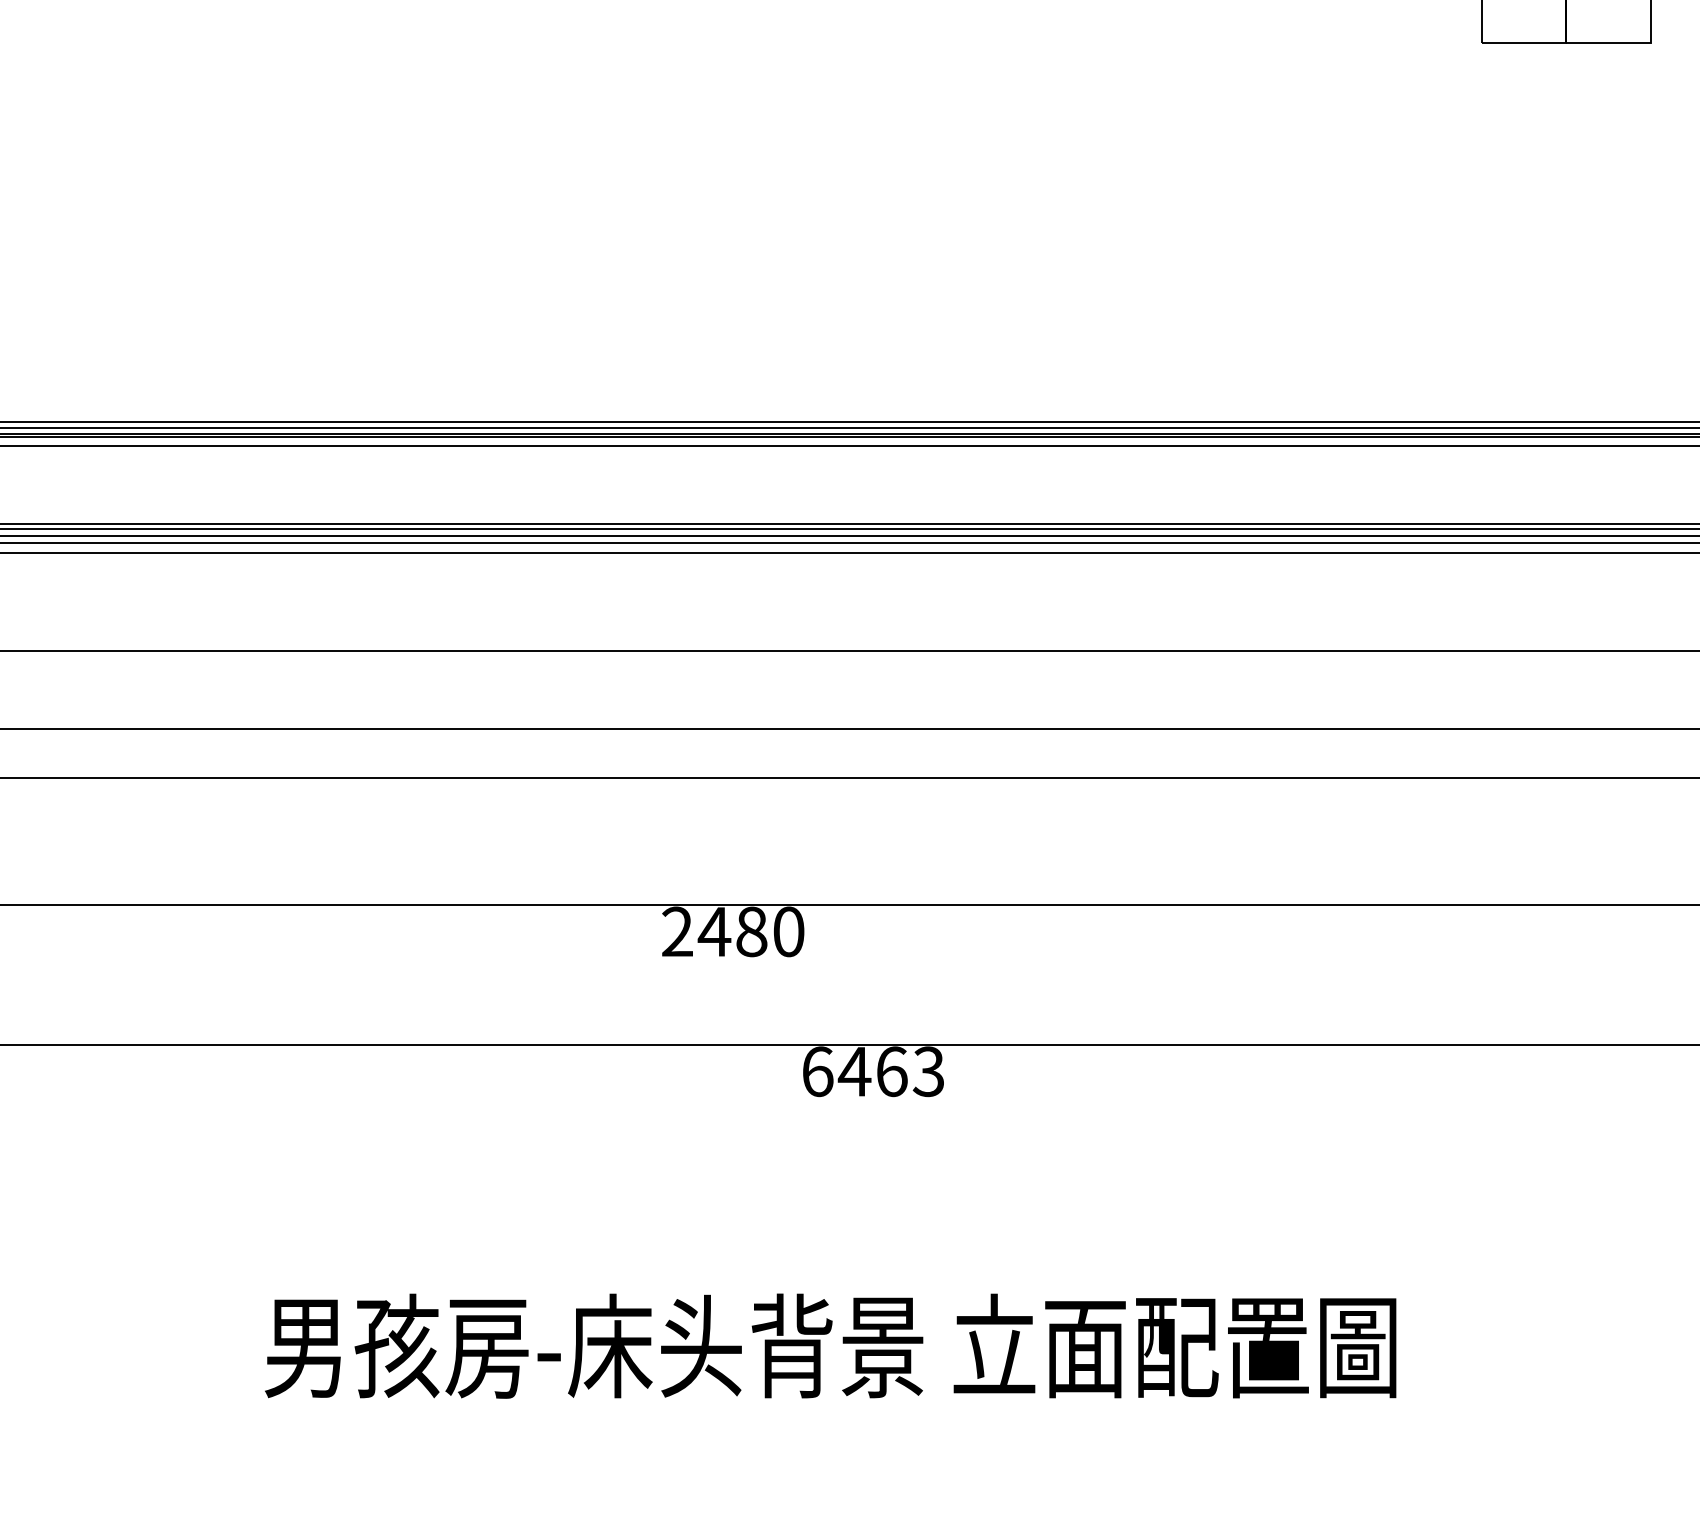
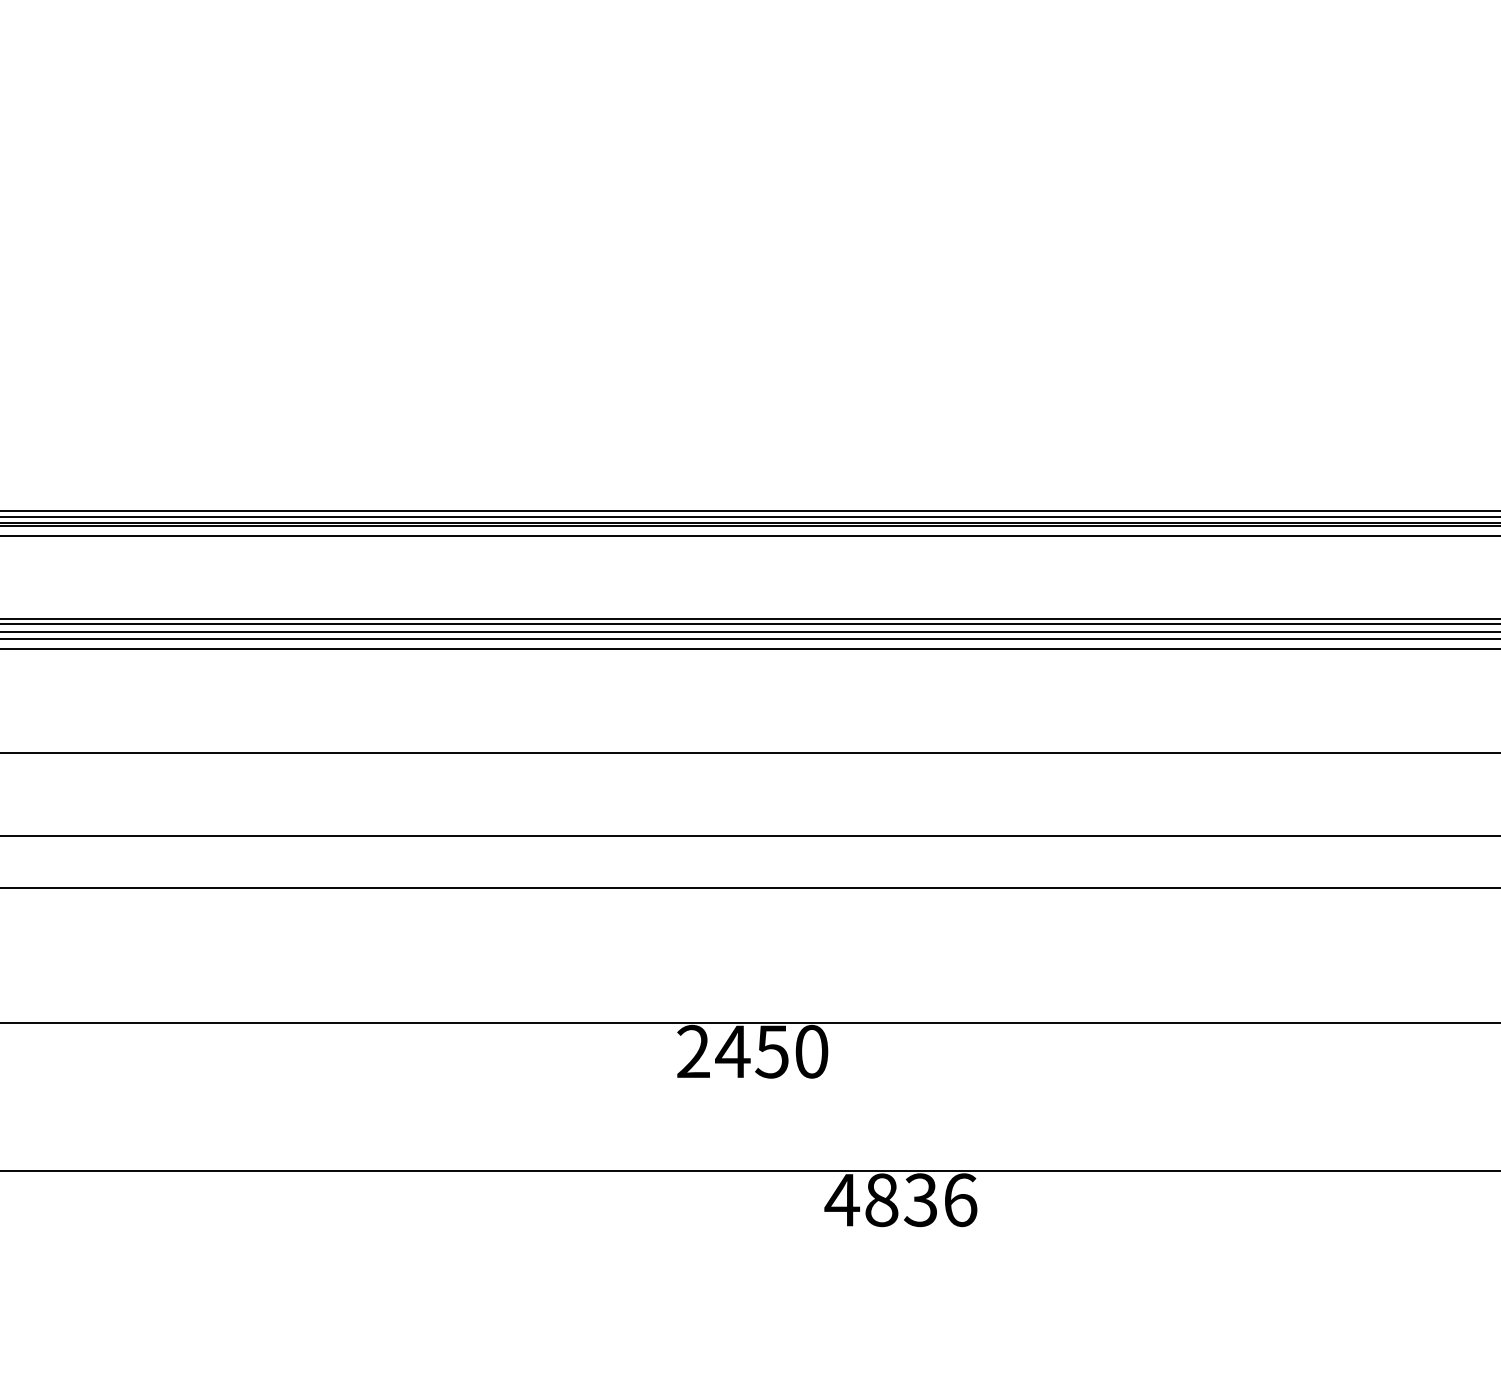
text: (751, 931) -> (772, 1051), 2480 -> 2450
text: (872, 1071) -> (900, 1199), 6463 -> 4836

